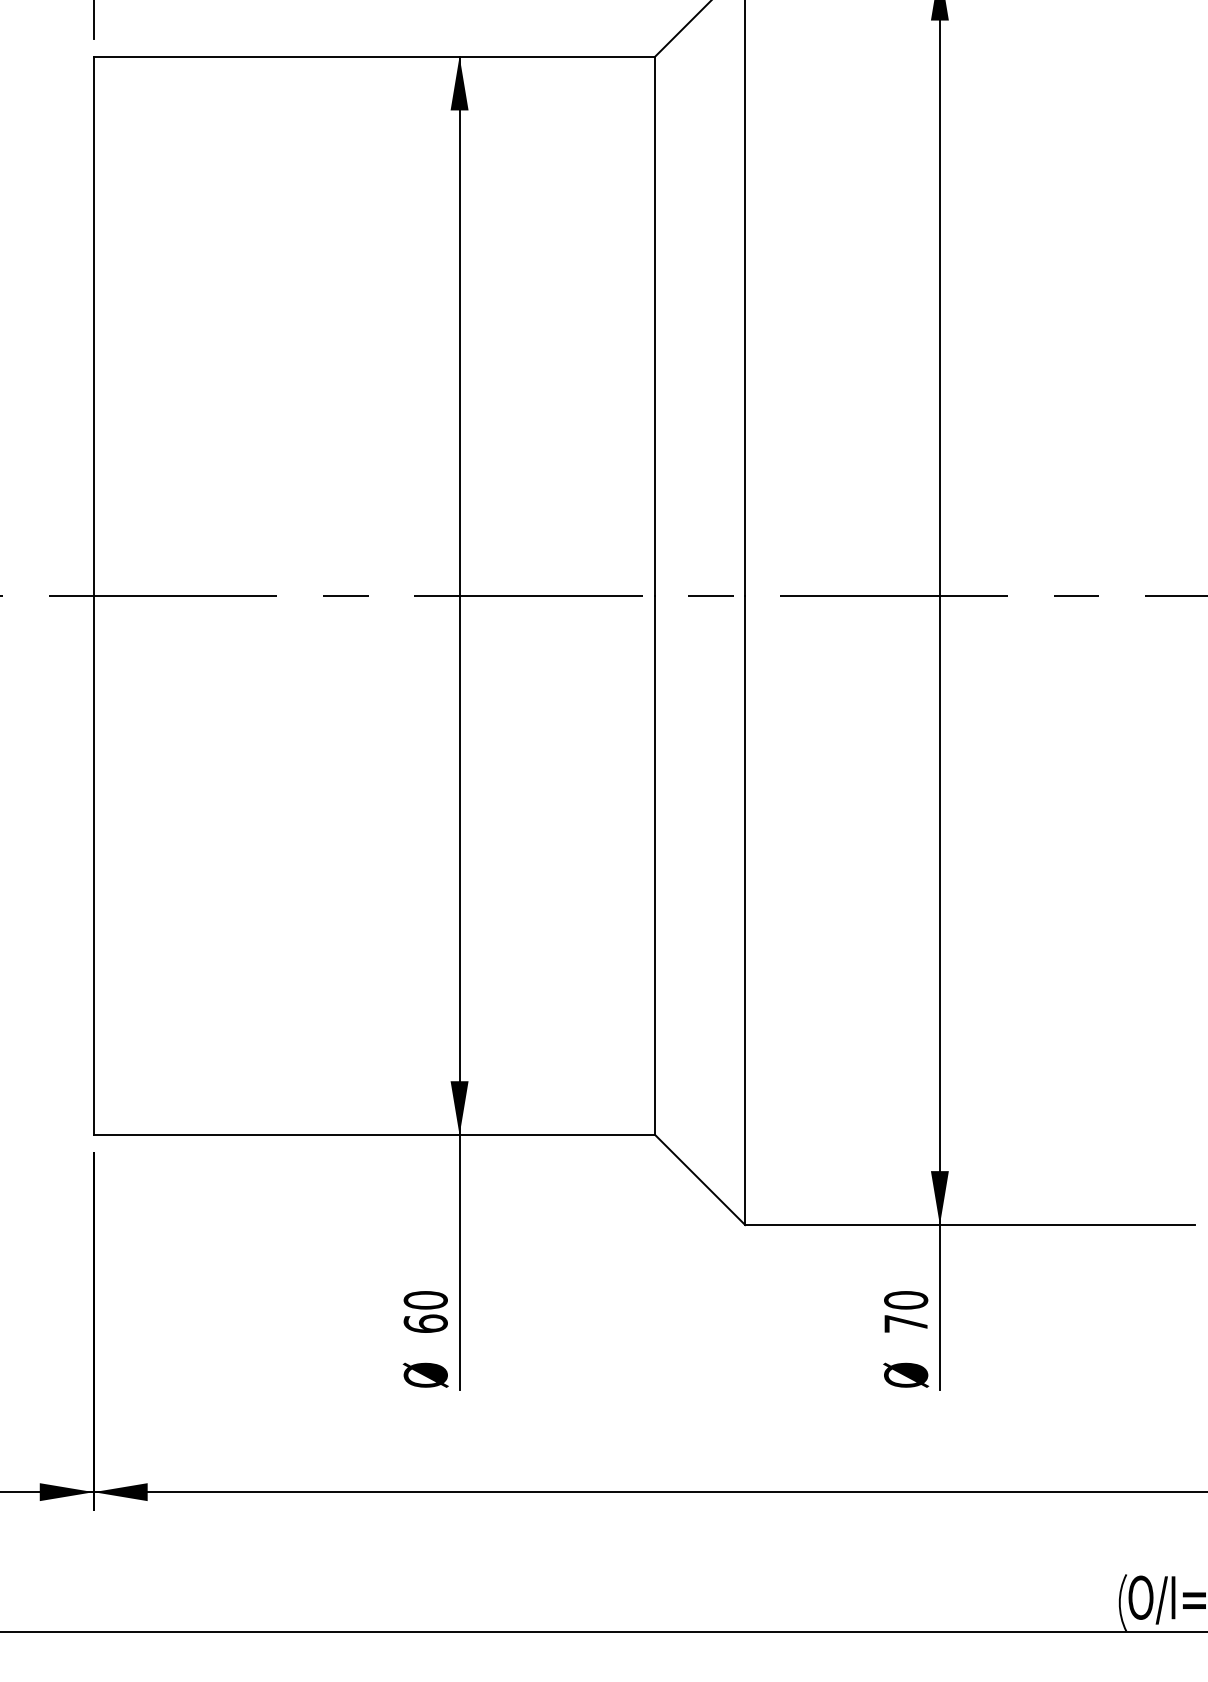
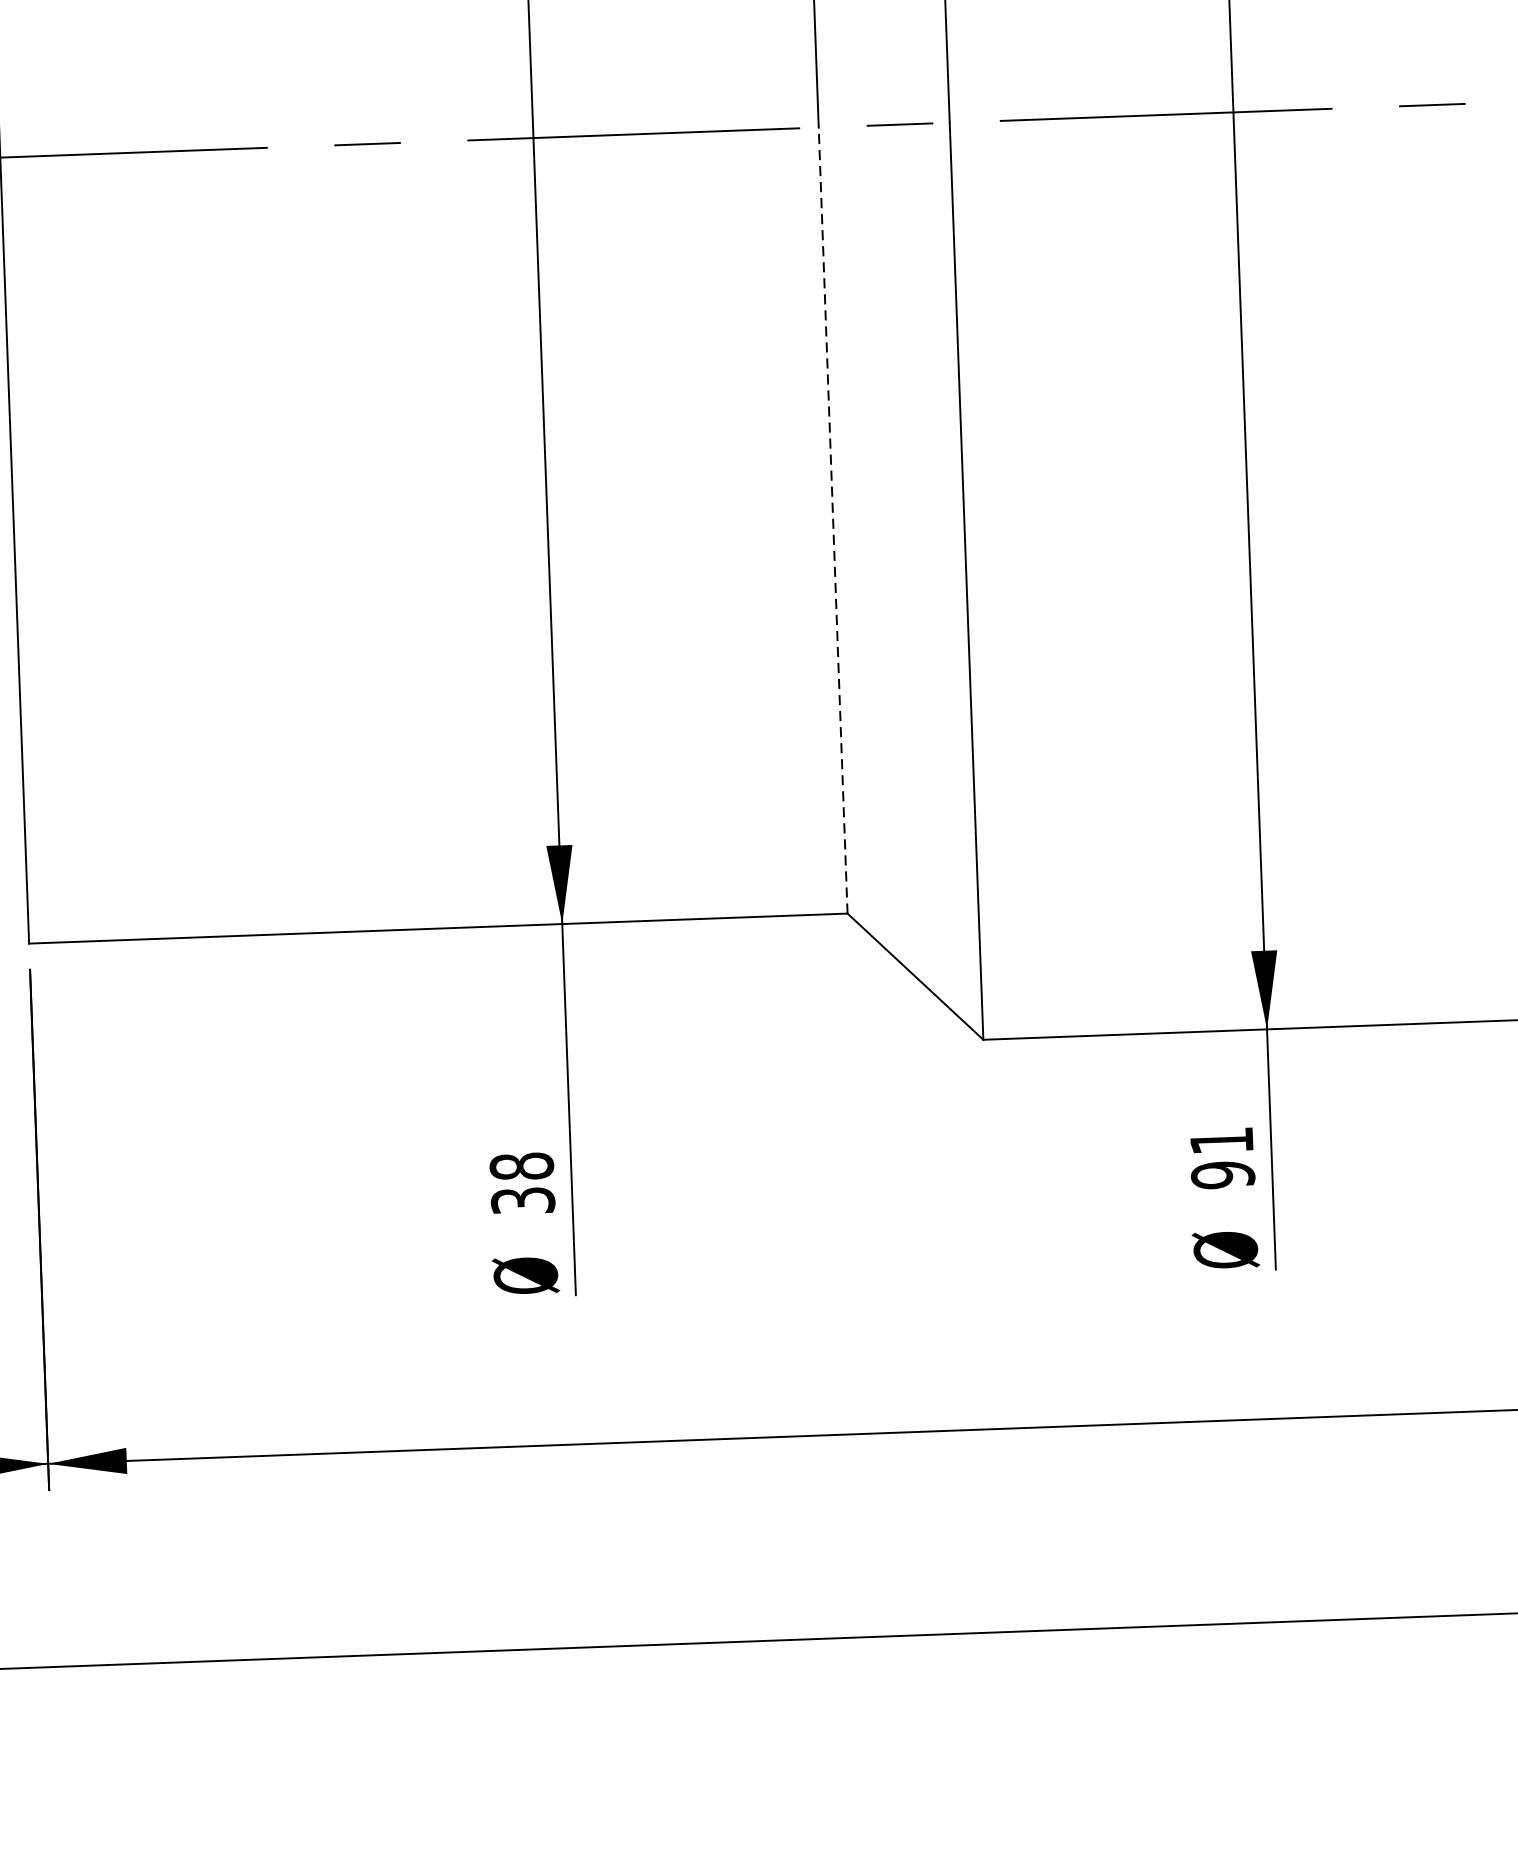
line: (655, 865) -> (833, 520), solid -> dashed
text: (425, 1311) -> (522, 1182), 60 -> 38
text: (906, 1312) -> (1223, 1158), 70 -> 91

